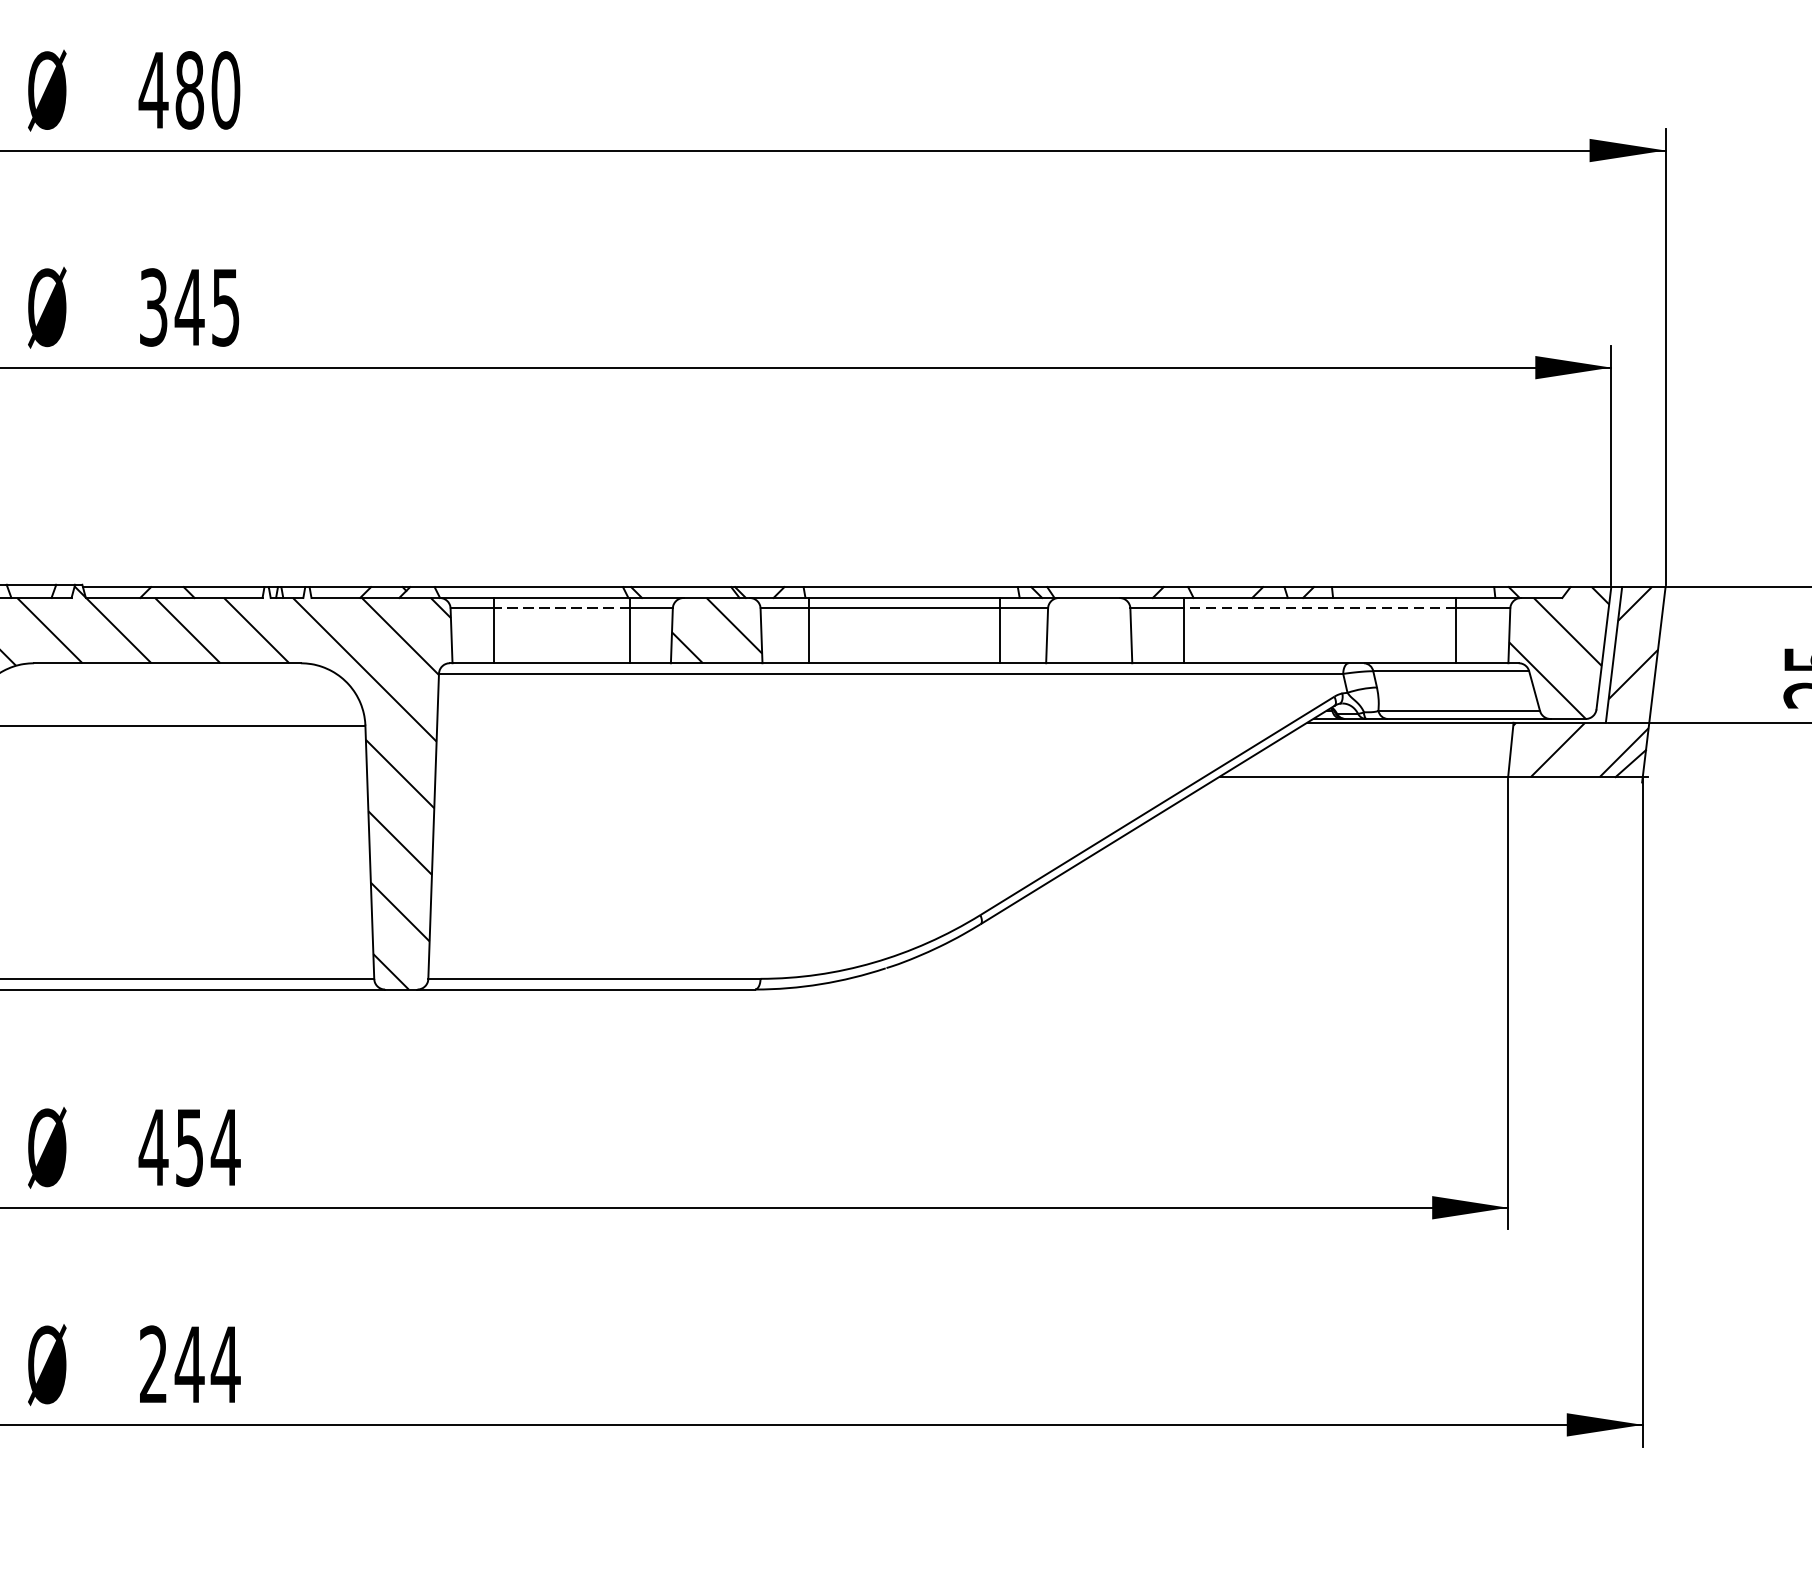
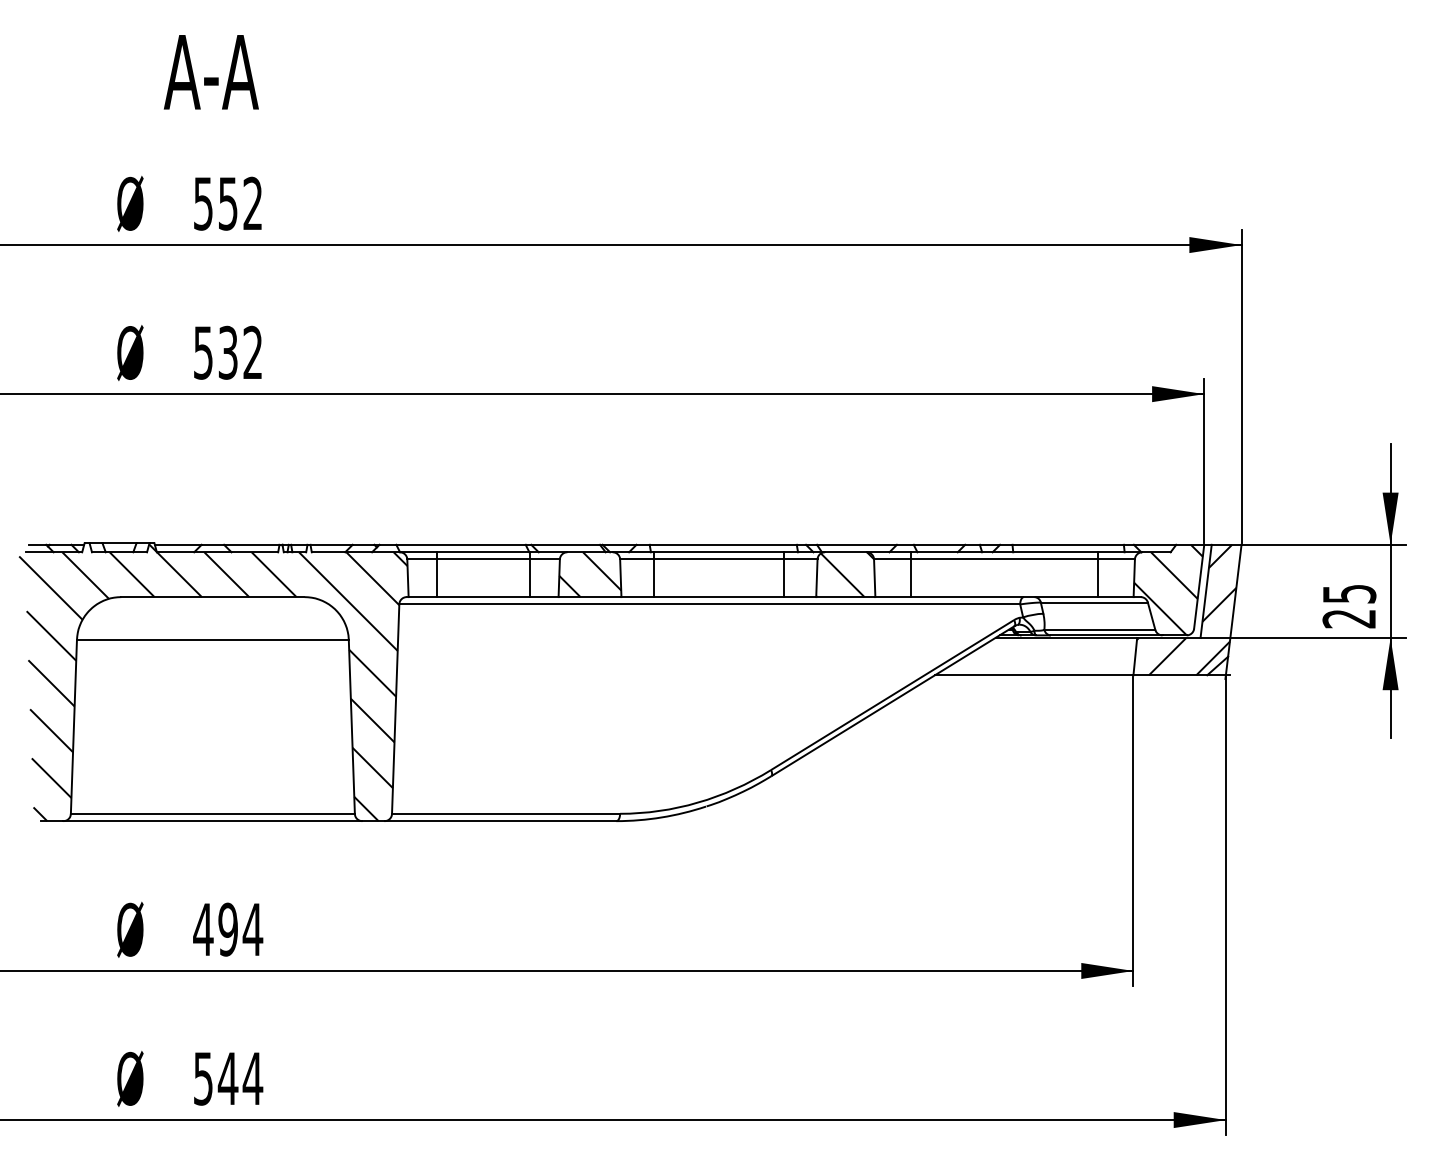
text: (188, 90) -> (227, 203), 480 -> 552
text: (188, 307) -> (227, 352), 345 -> 532
line: (561, 608) -> (483, 559), dashed -> solid
line: (1320, 608) -> (1004, 559), dashed -> solid
hatch: (1088, 630) -> (845, 574), added
text: (188, 1147) -> (227, 929), 454 -> 494
text: (153, 1364) -> (203, 1078), 244 -> 544

